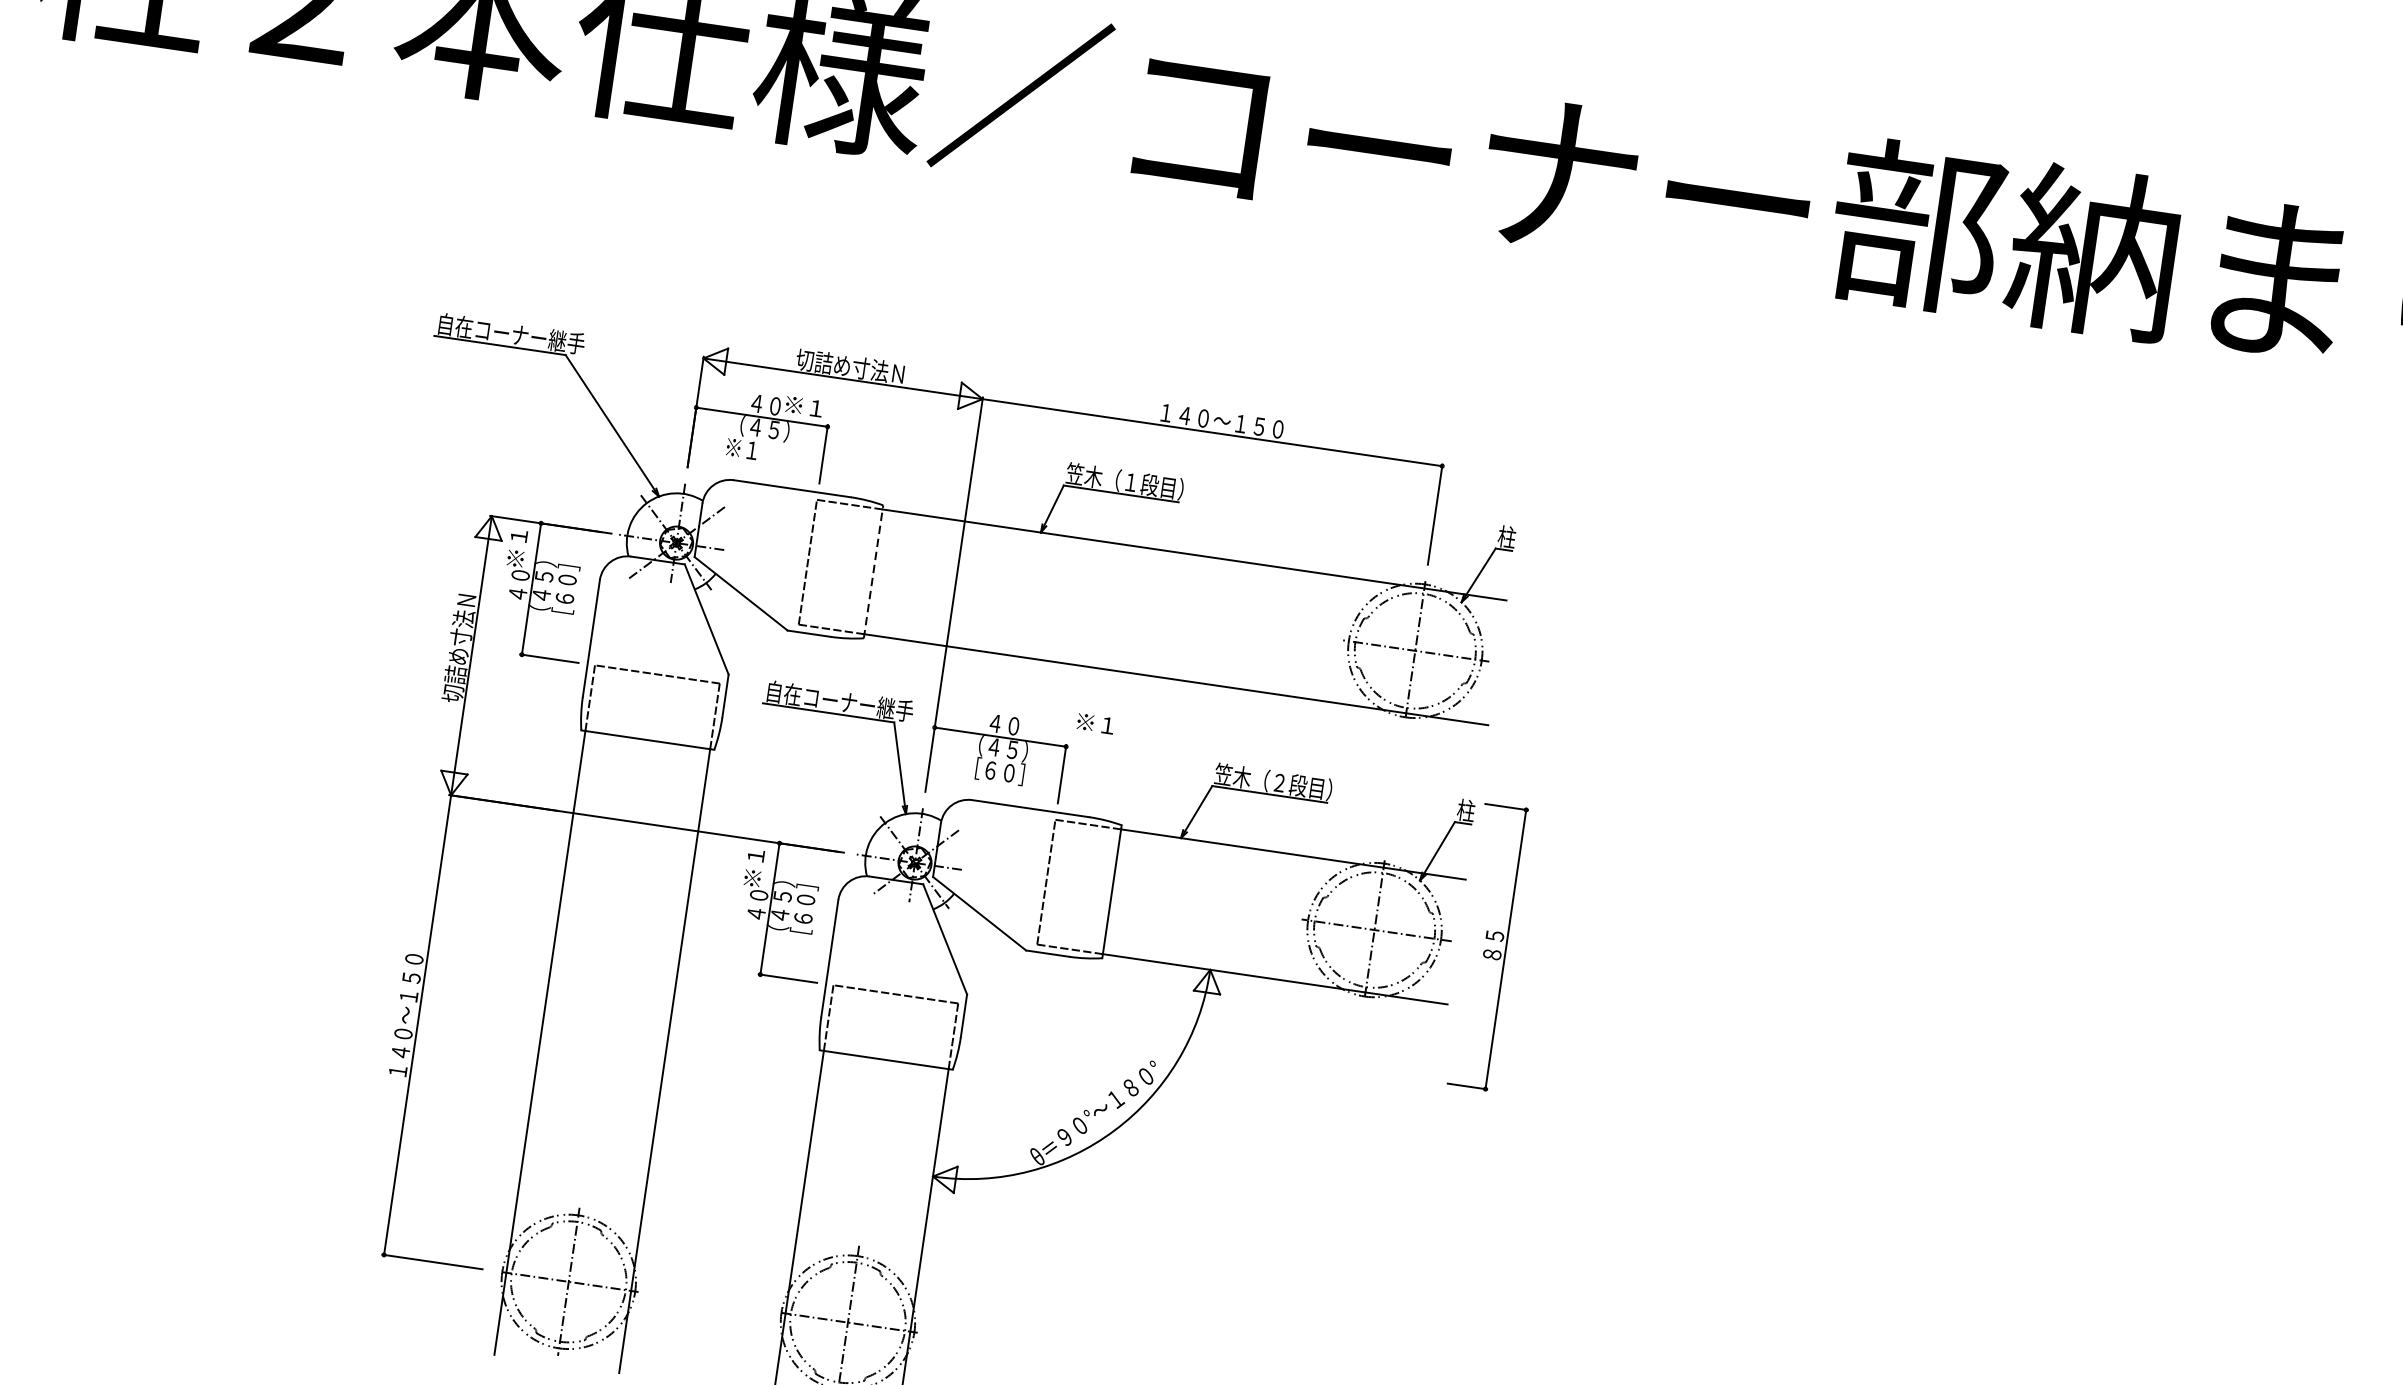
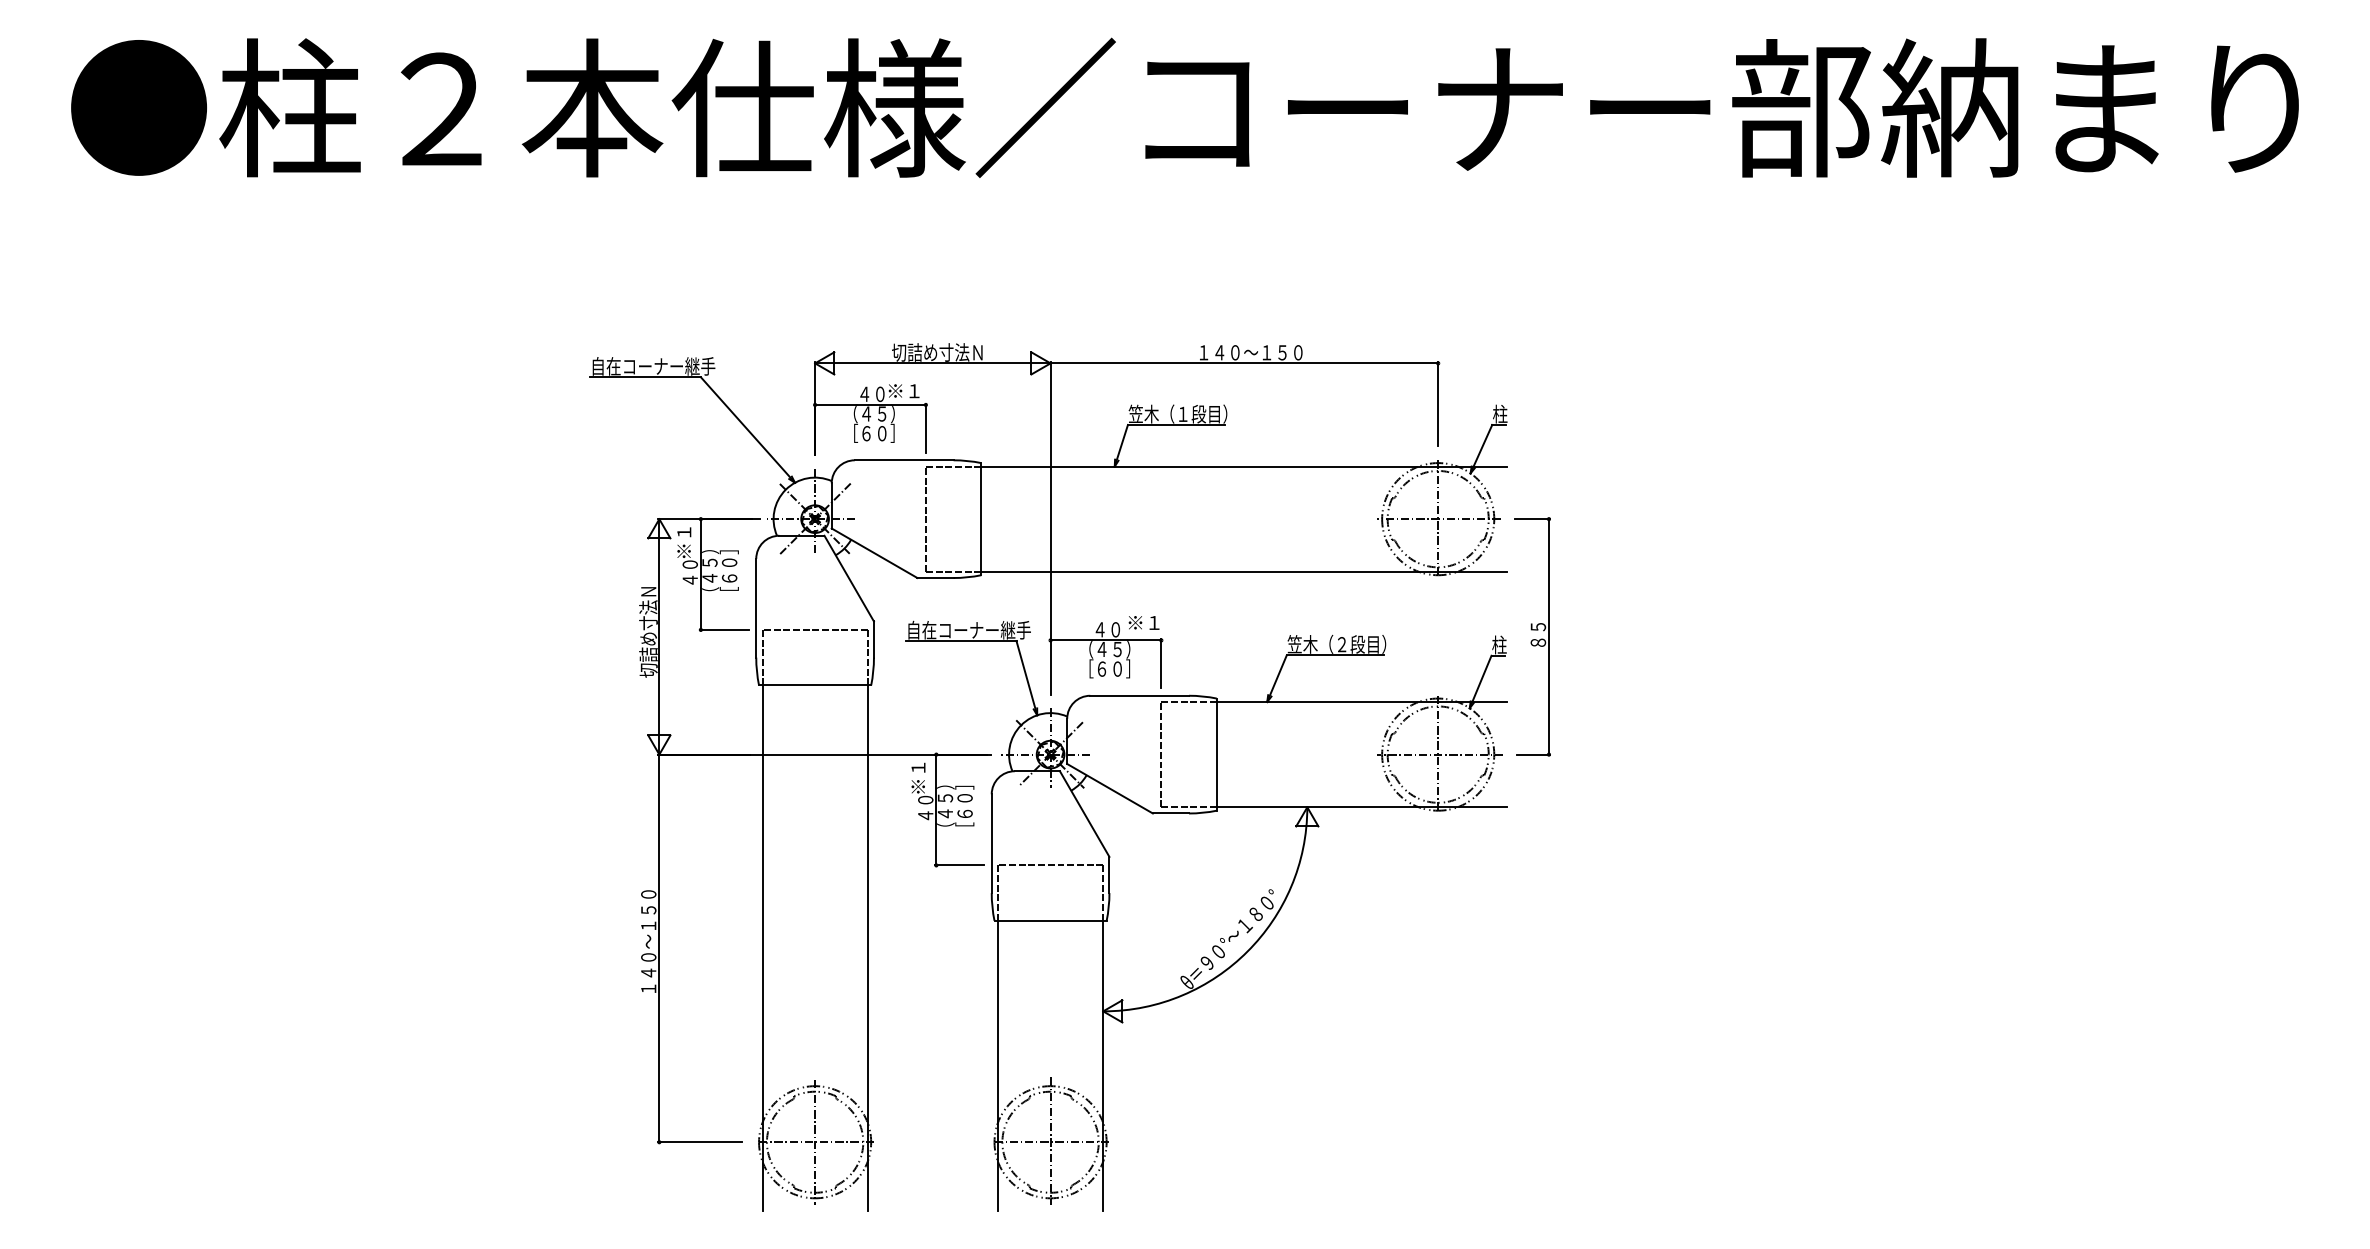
text: (756, 449) -> (869, 432), ※１ -> ［６０］
line: (873, 571) -> (981, 518), dashed -> solid
text: (1095, 723) -> (1143, 622), moved
part: (1486, 946) -> (1532, 636), moved

